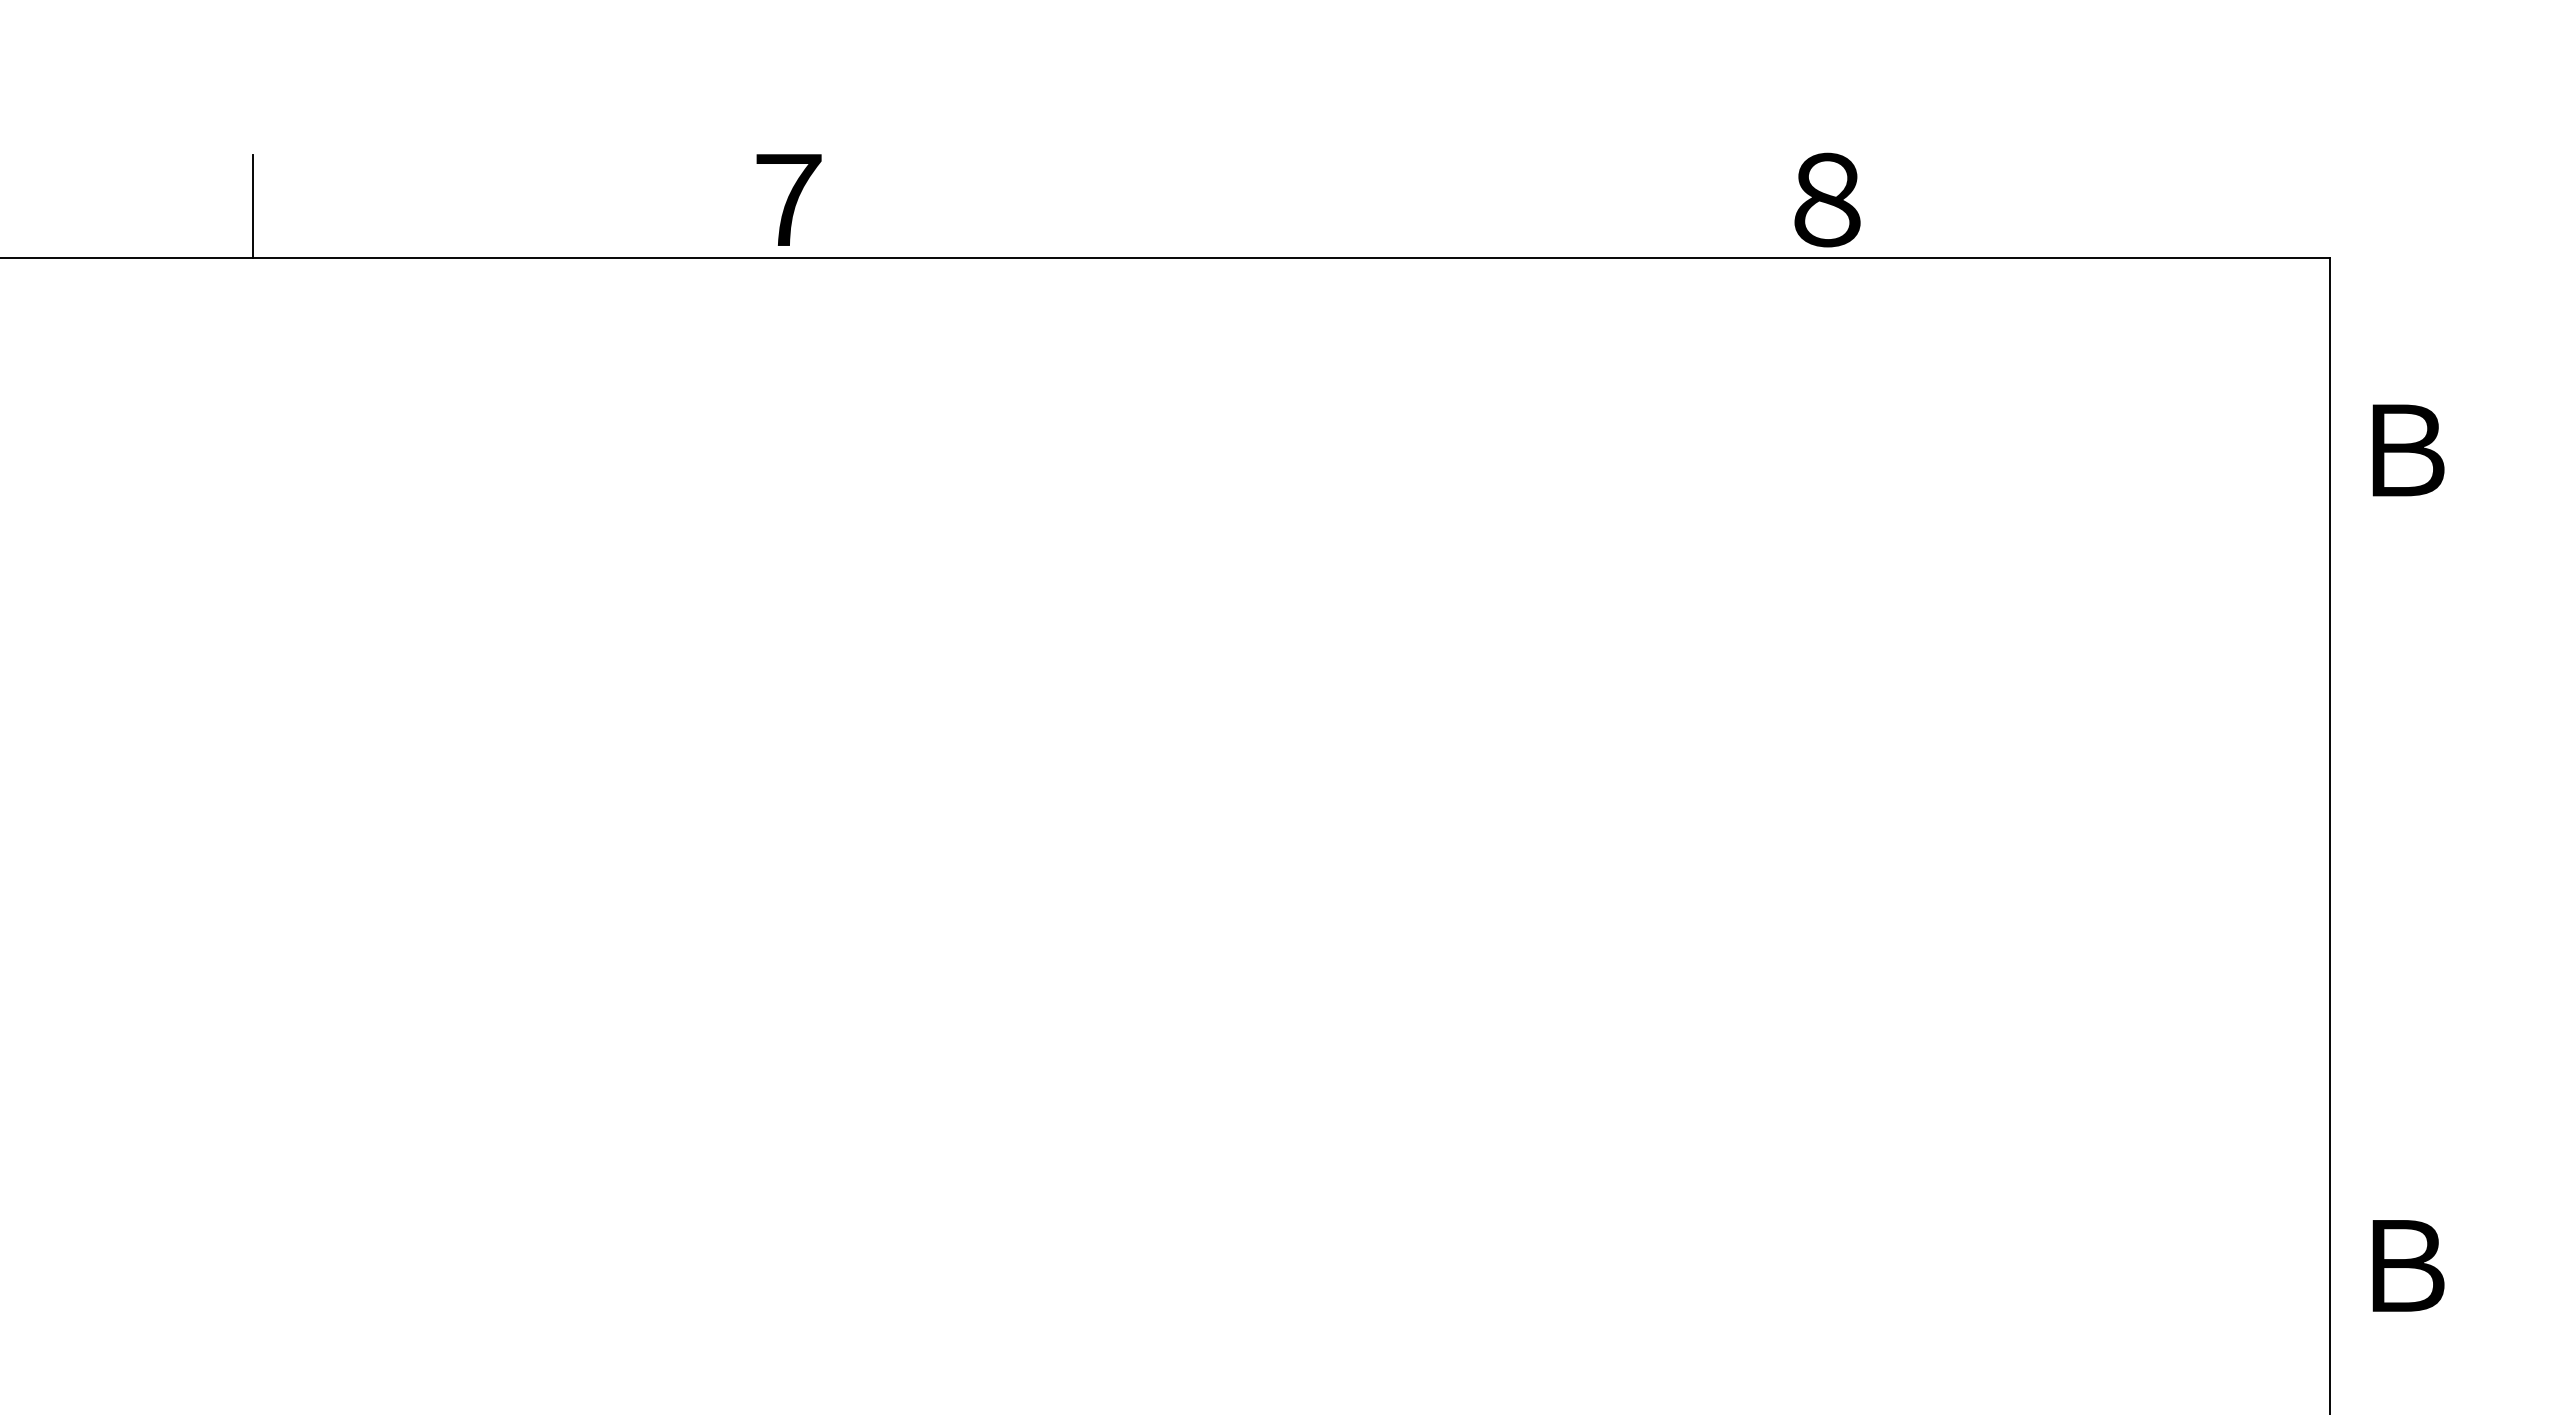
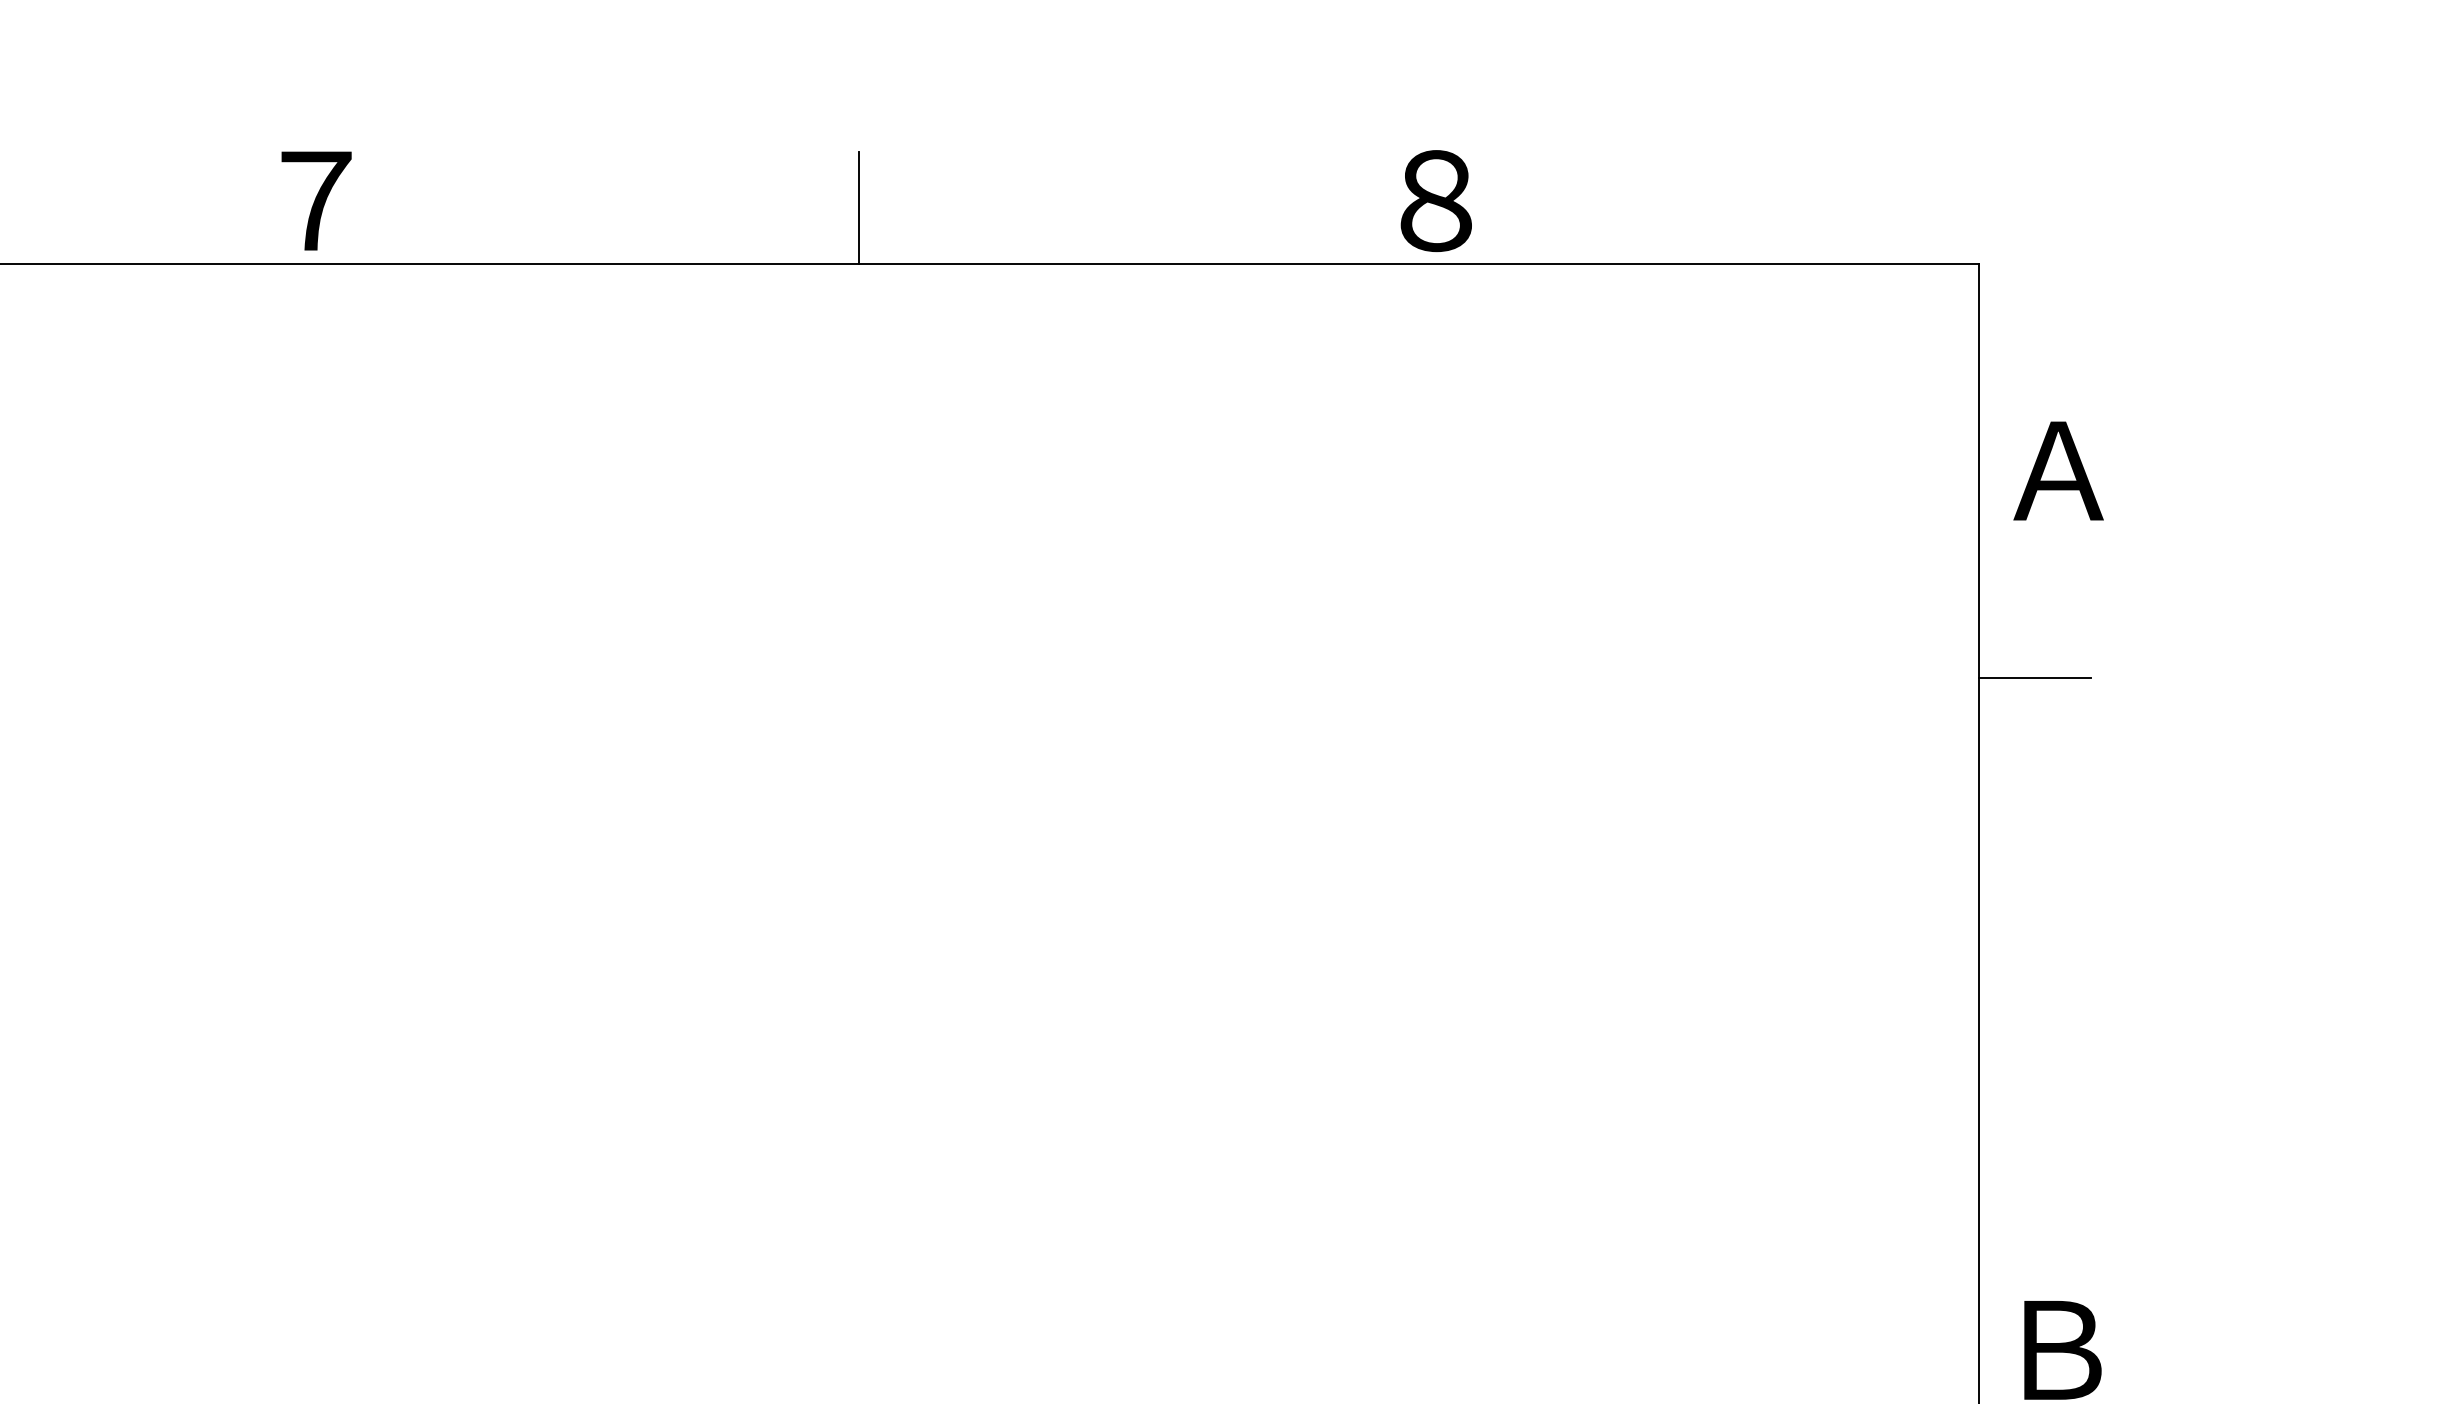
line: (1291, 206) -> (858, 207), added
text: (2404, 450) -> (2058, 471), Ｂ -> Ａ
line: (2382, 642) -> (2034, 678), added

